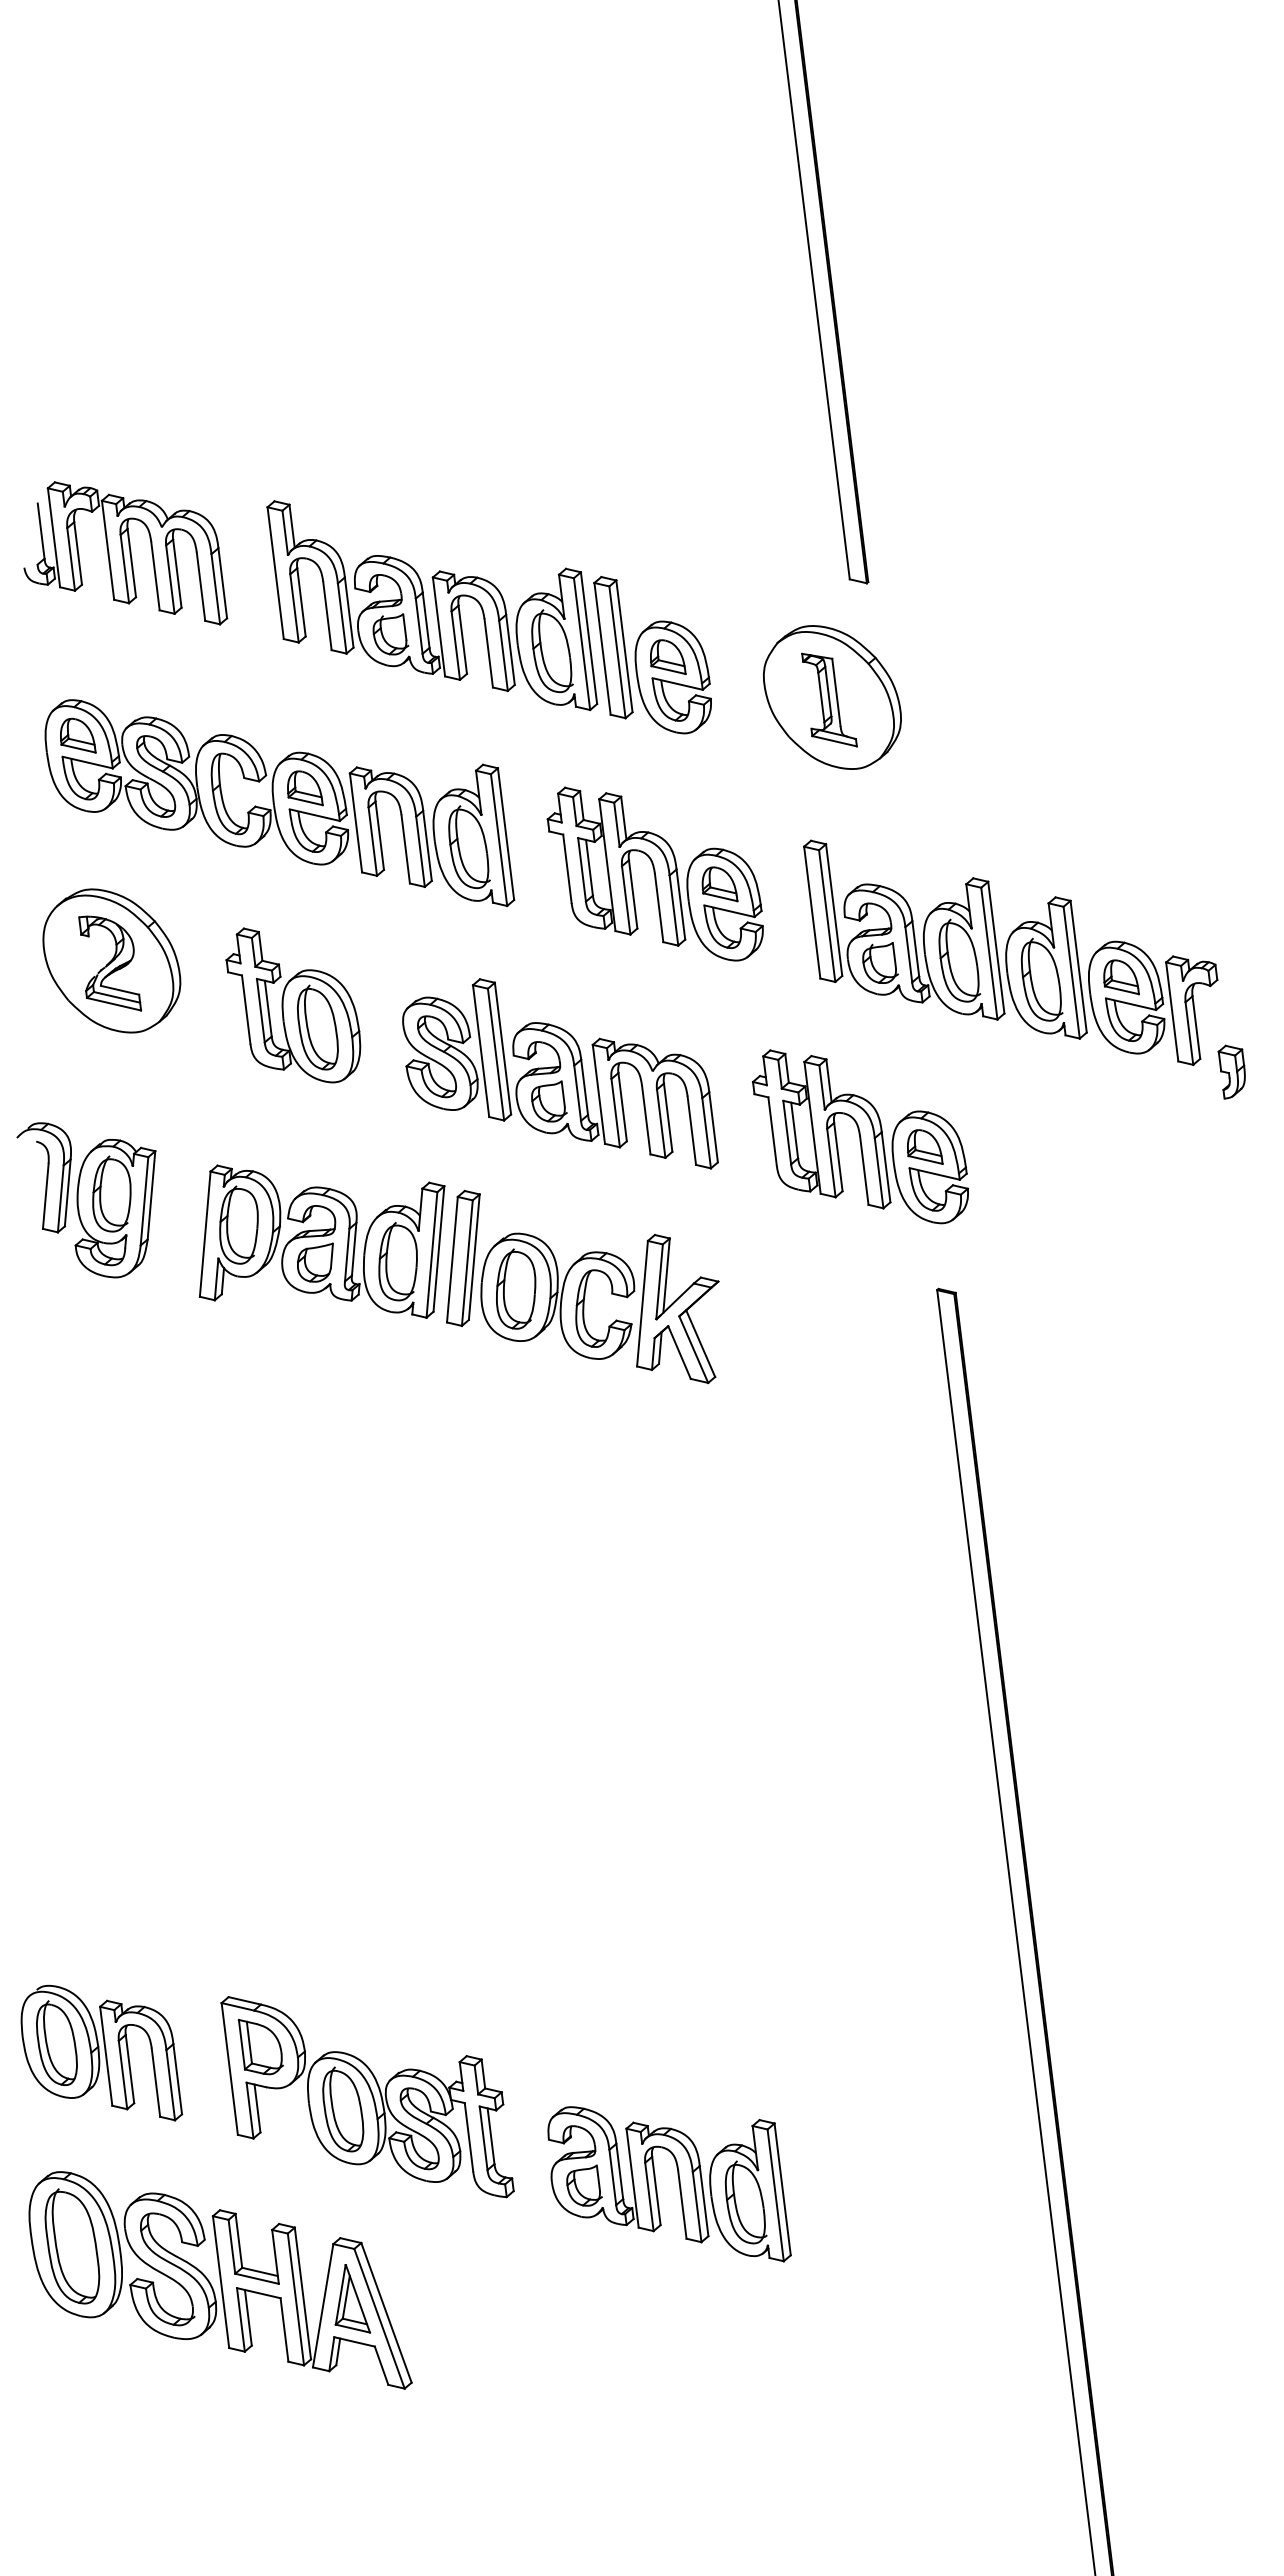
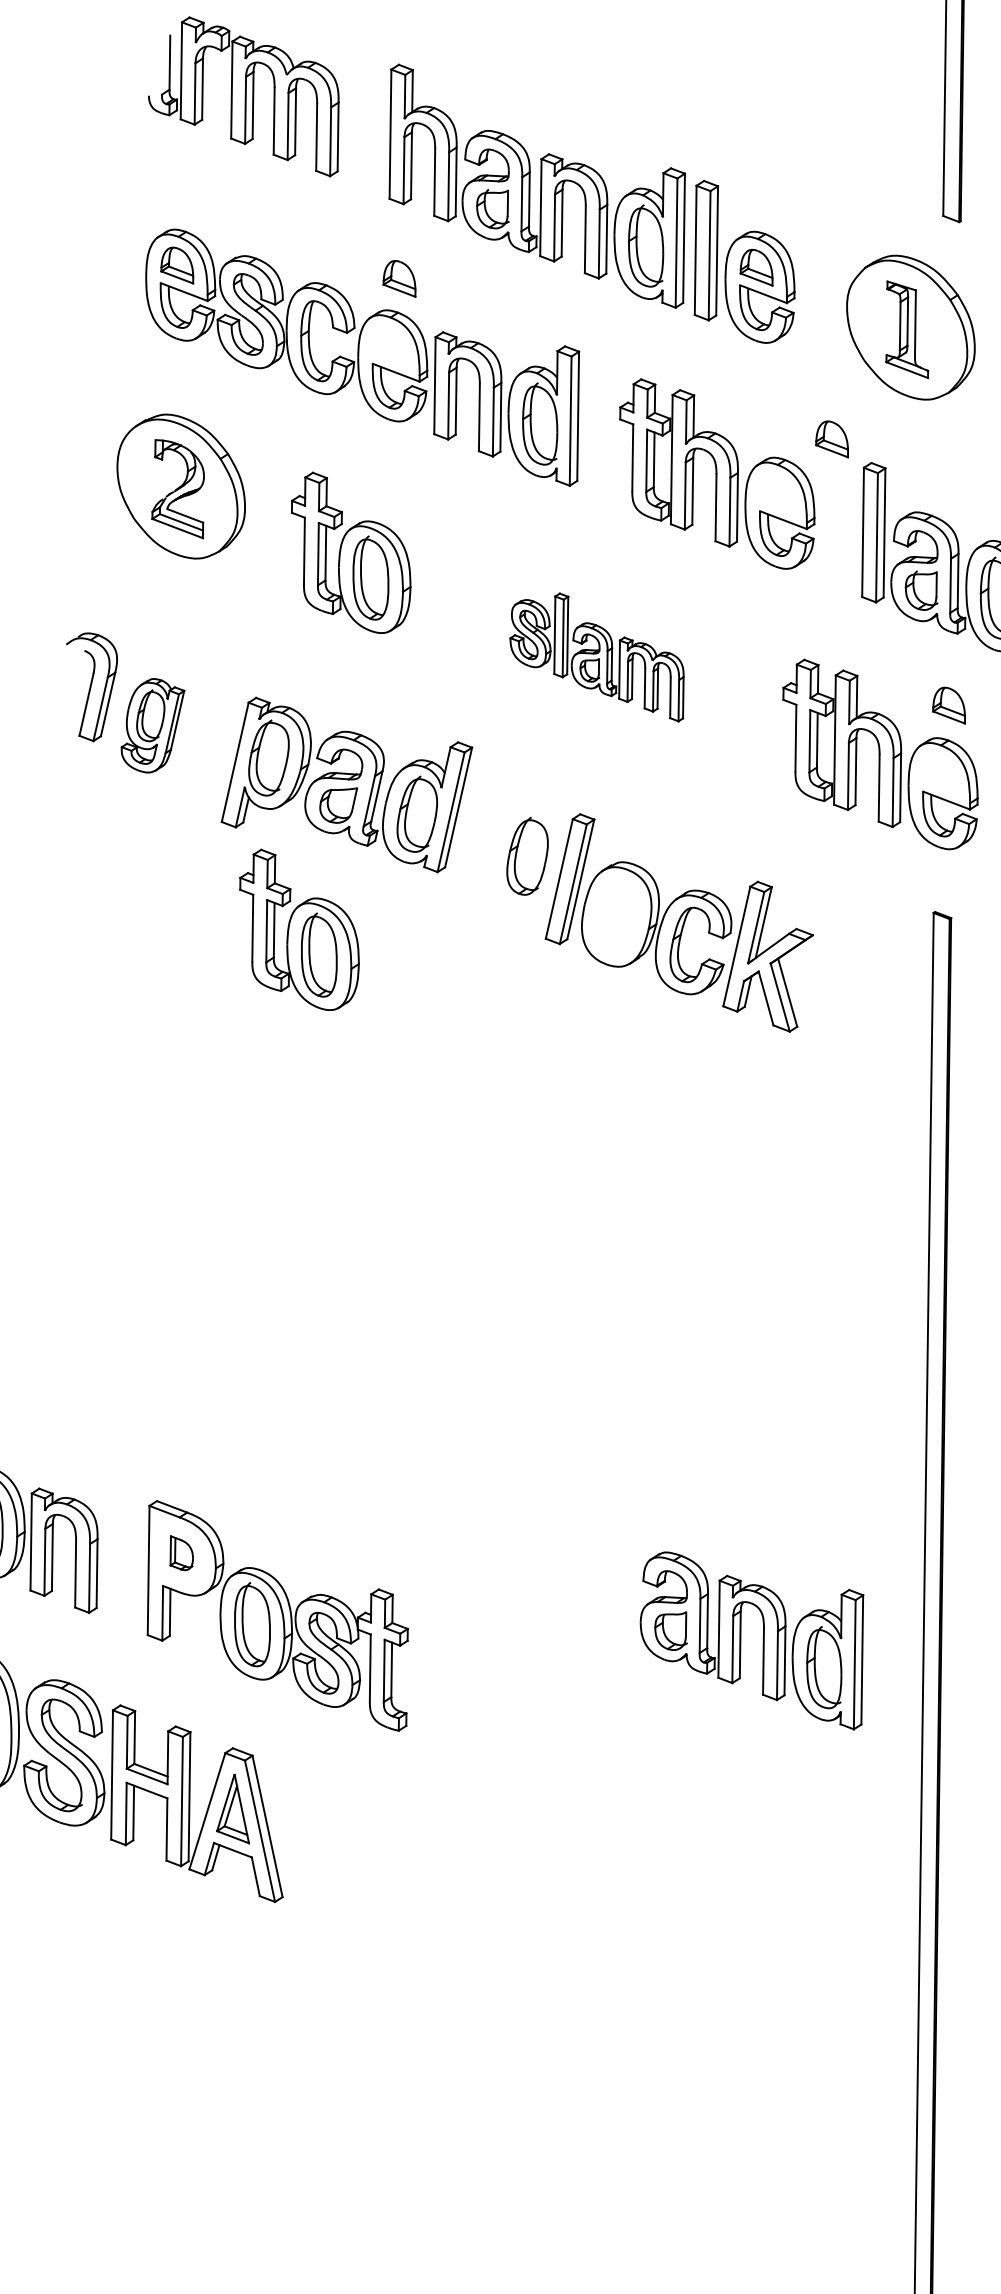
part: (305, 788) -> (401, 278), moved
part: (719, 884) -> (832, 438), moved
part: (560, 1073) -> (599, 654), size x0.6
part: (925, 1146) -> (950, 704), moved
part: (115, 1208) -> (152, 725), size x0.7
part: (582, 1286) -> (681, 921), moved
part: (293, 1396) -> (298, 930), added
part: (260, 2047) -> (181, 1553), size x0.6
part: (678, 2183) -> (762, 1640), moved

